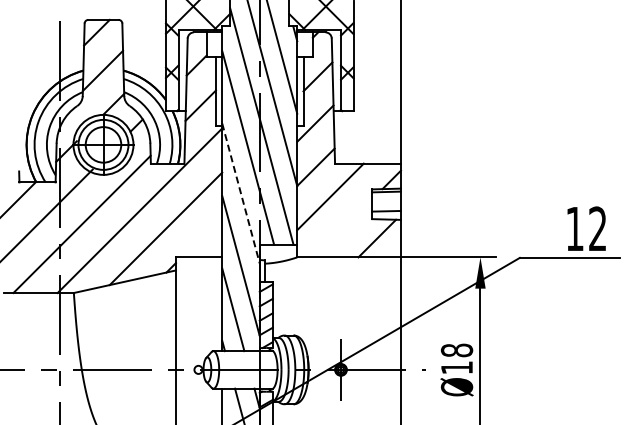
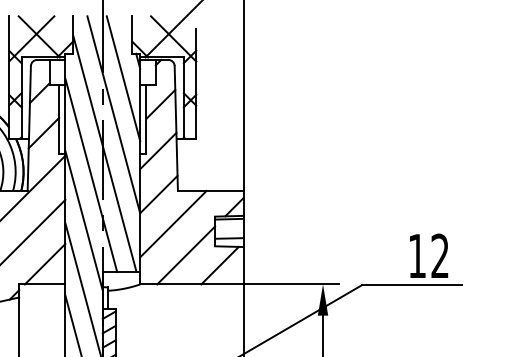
line: (241, 194) -> (84, 221), dashed -> solid
line: (343, 228) -> (186, 255), added
line: (201, 236) -> (44, 263), added

